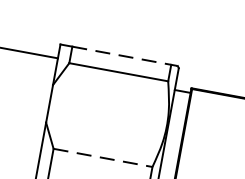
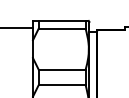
line: (122, 54) -> (62, 20), dashed -> solid
line: (103, 157) -> (62, 69), dashed -> solid

